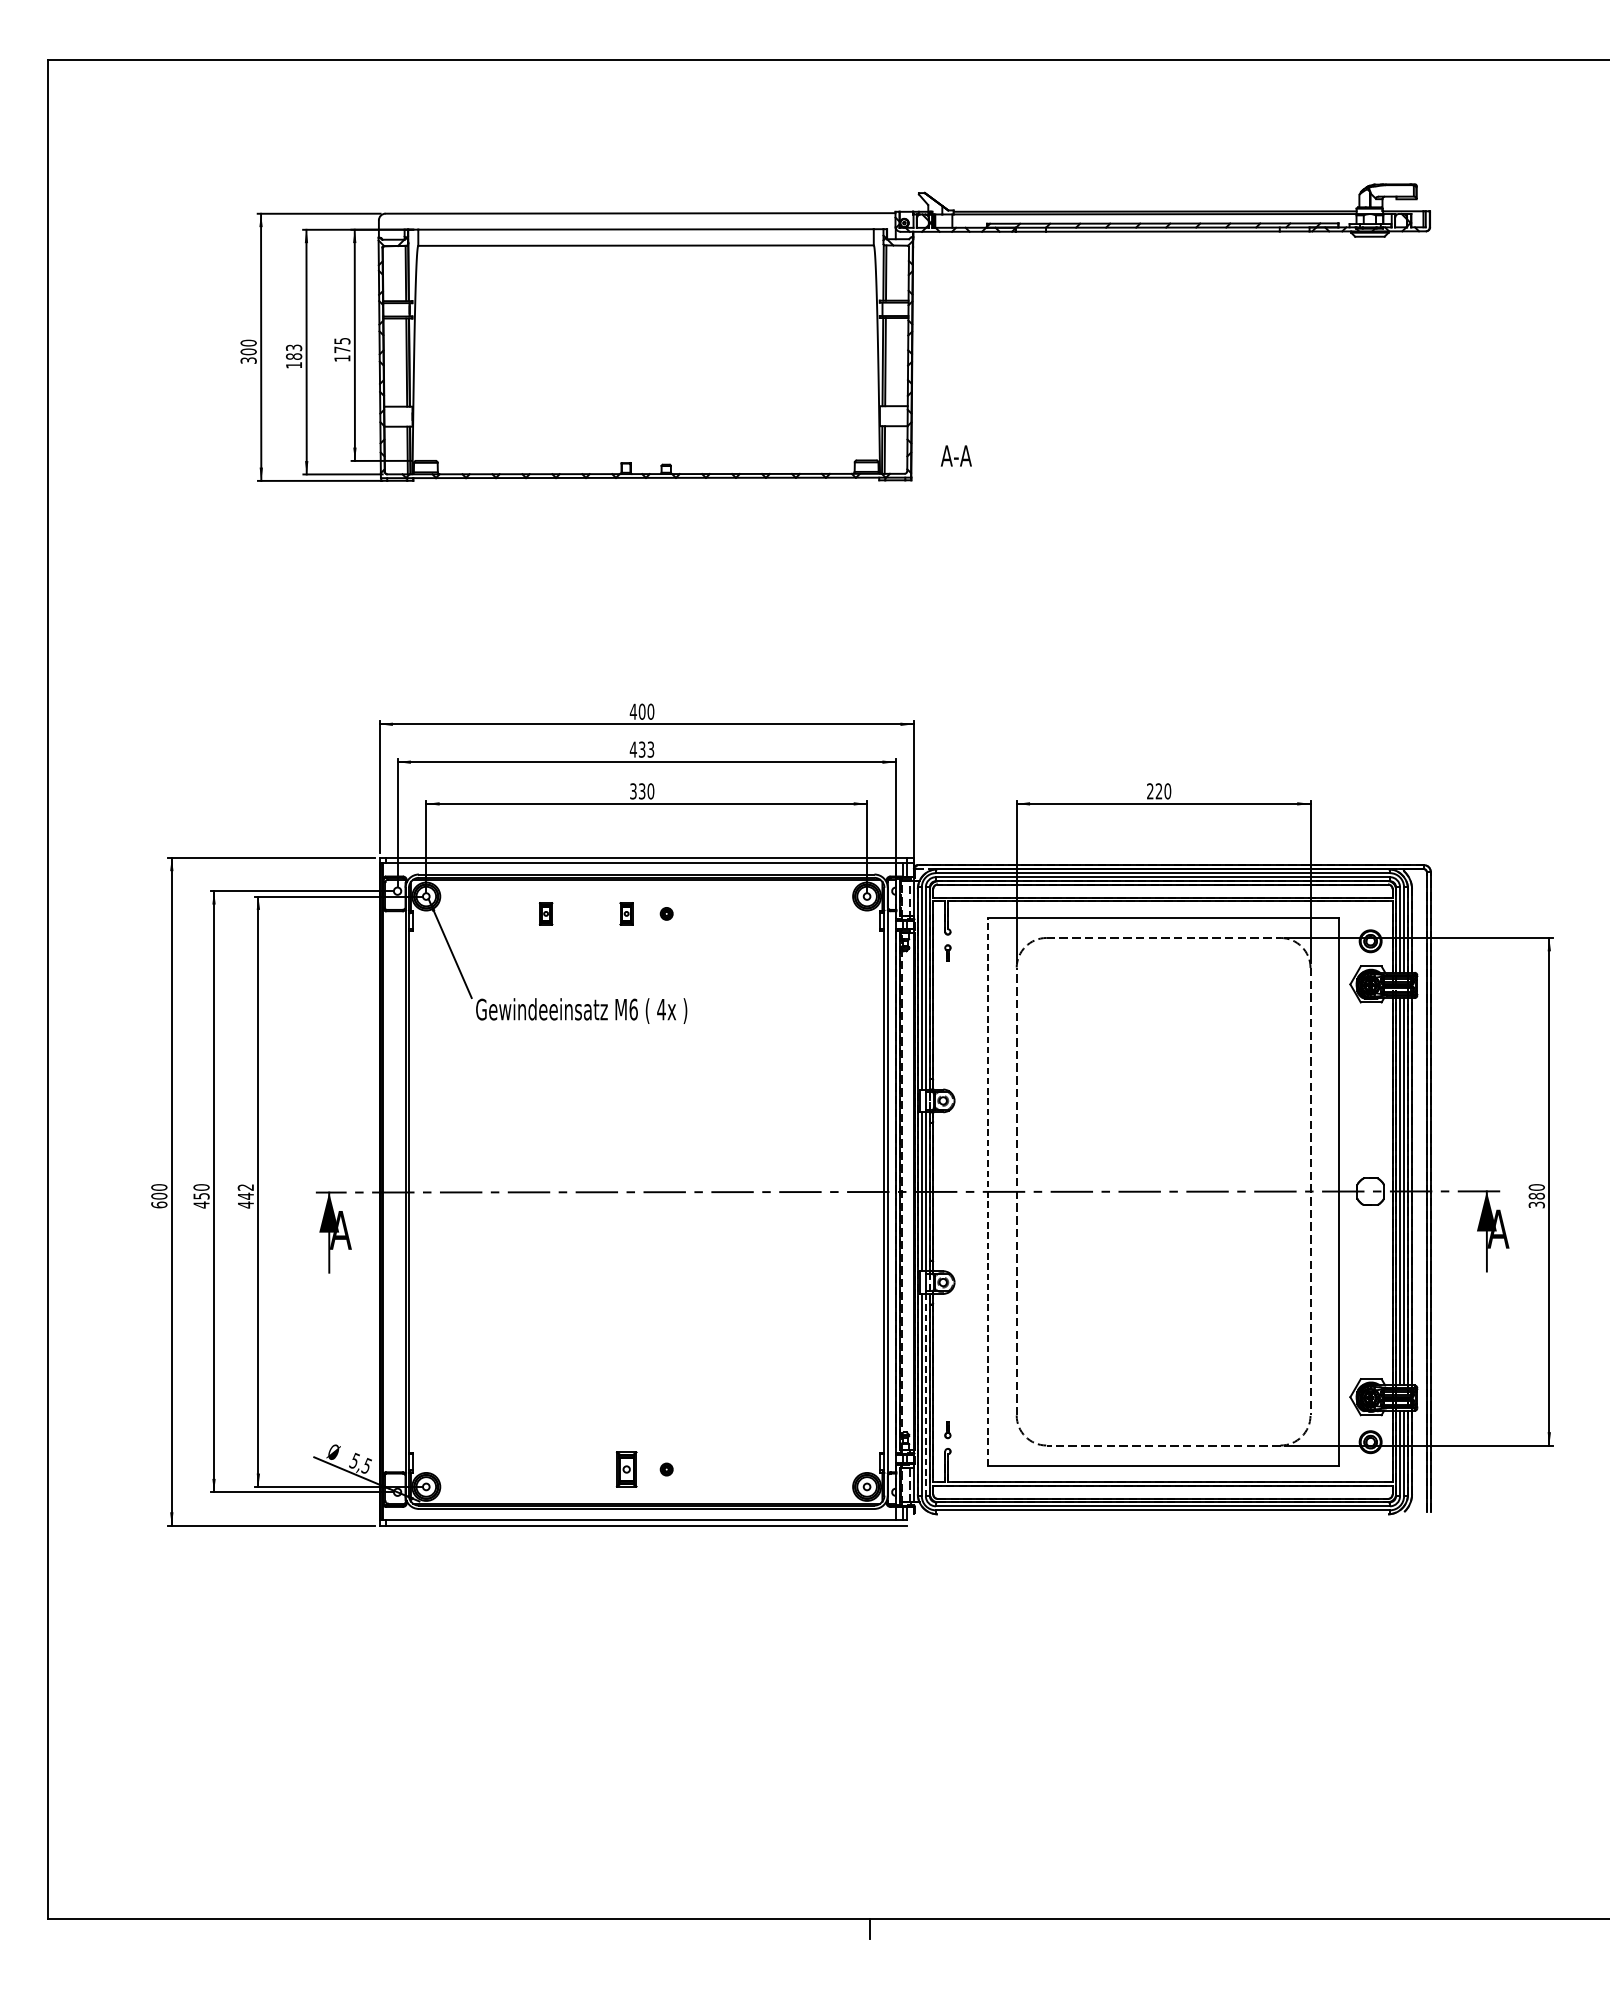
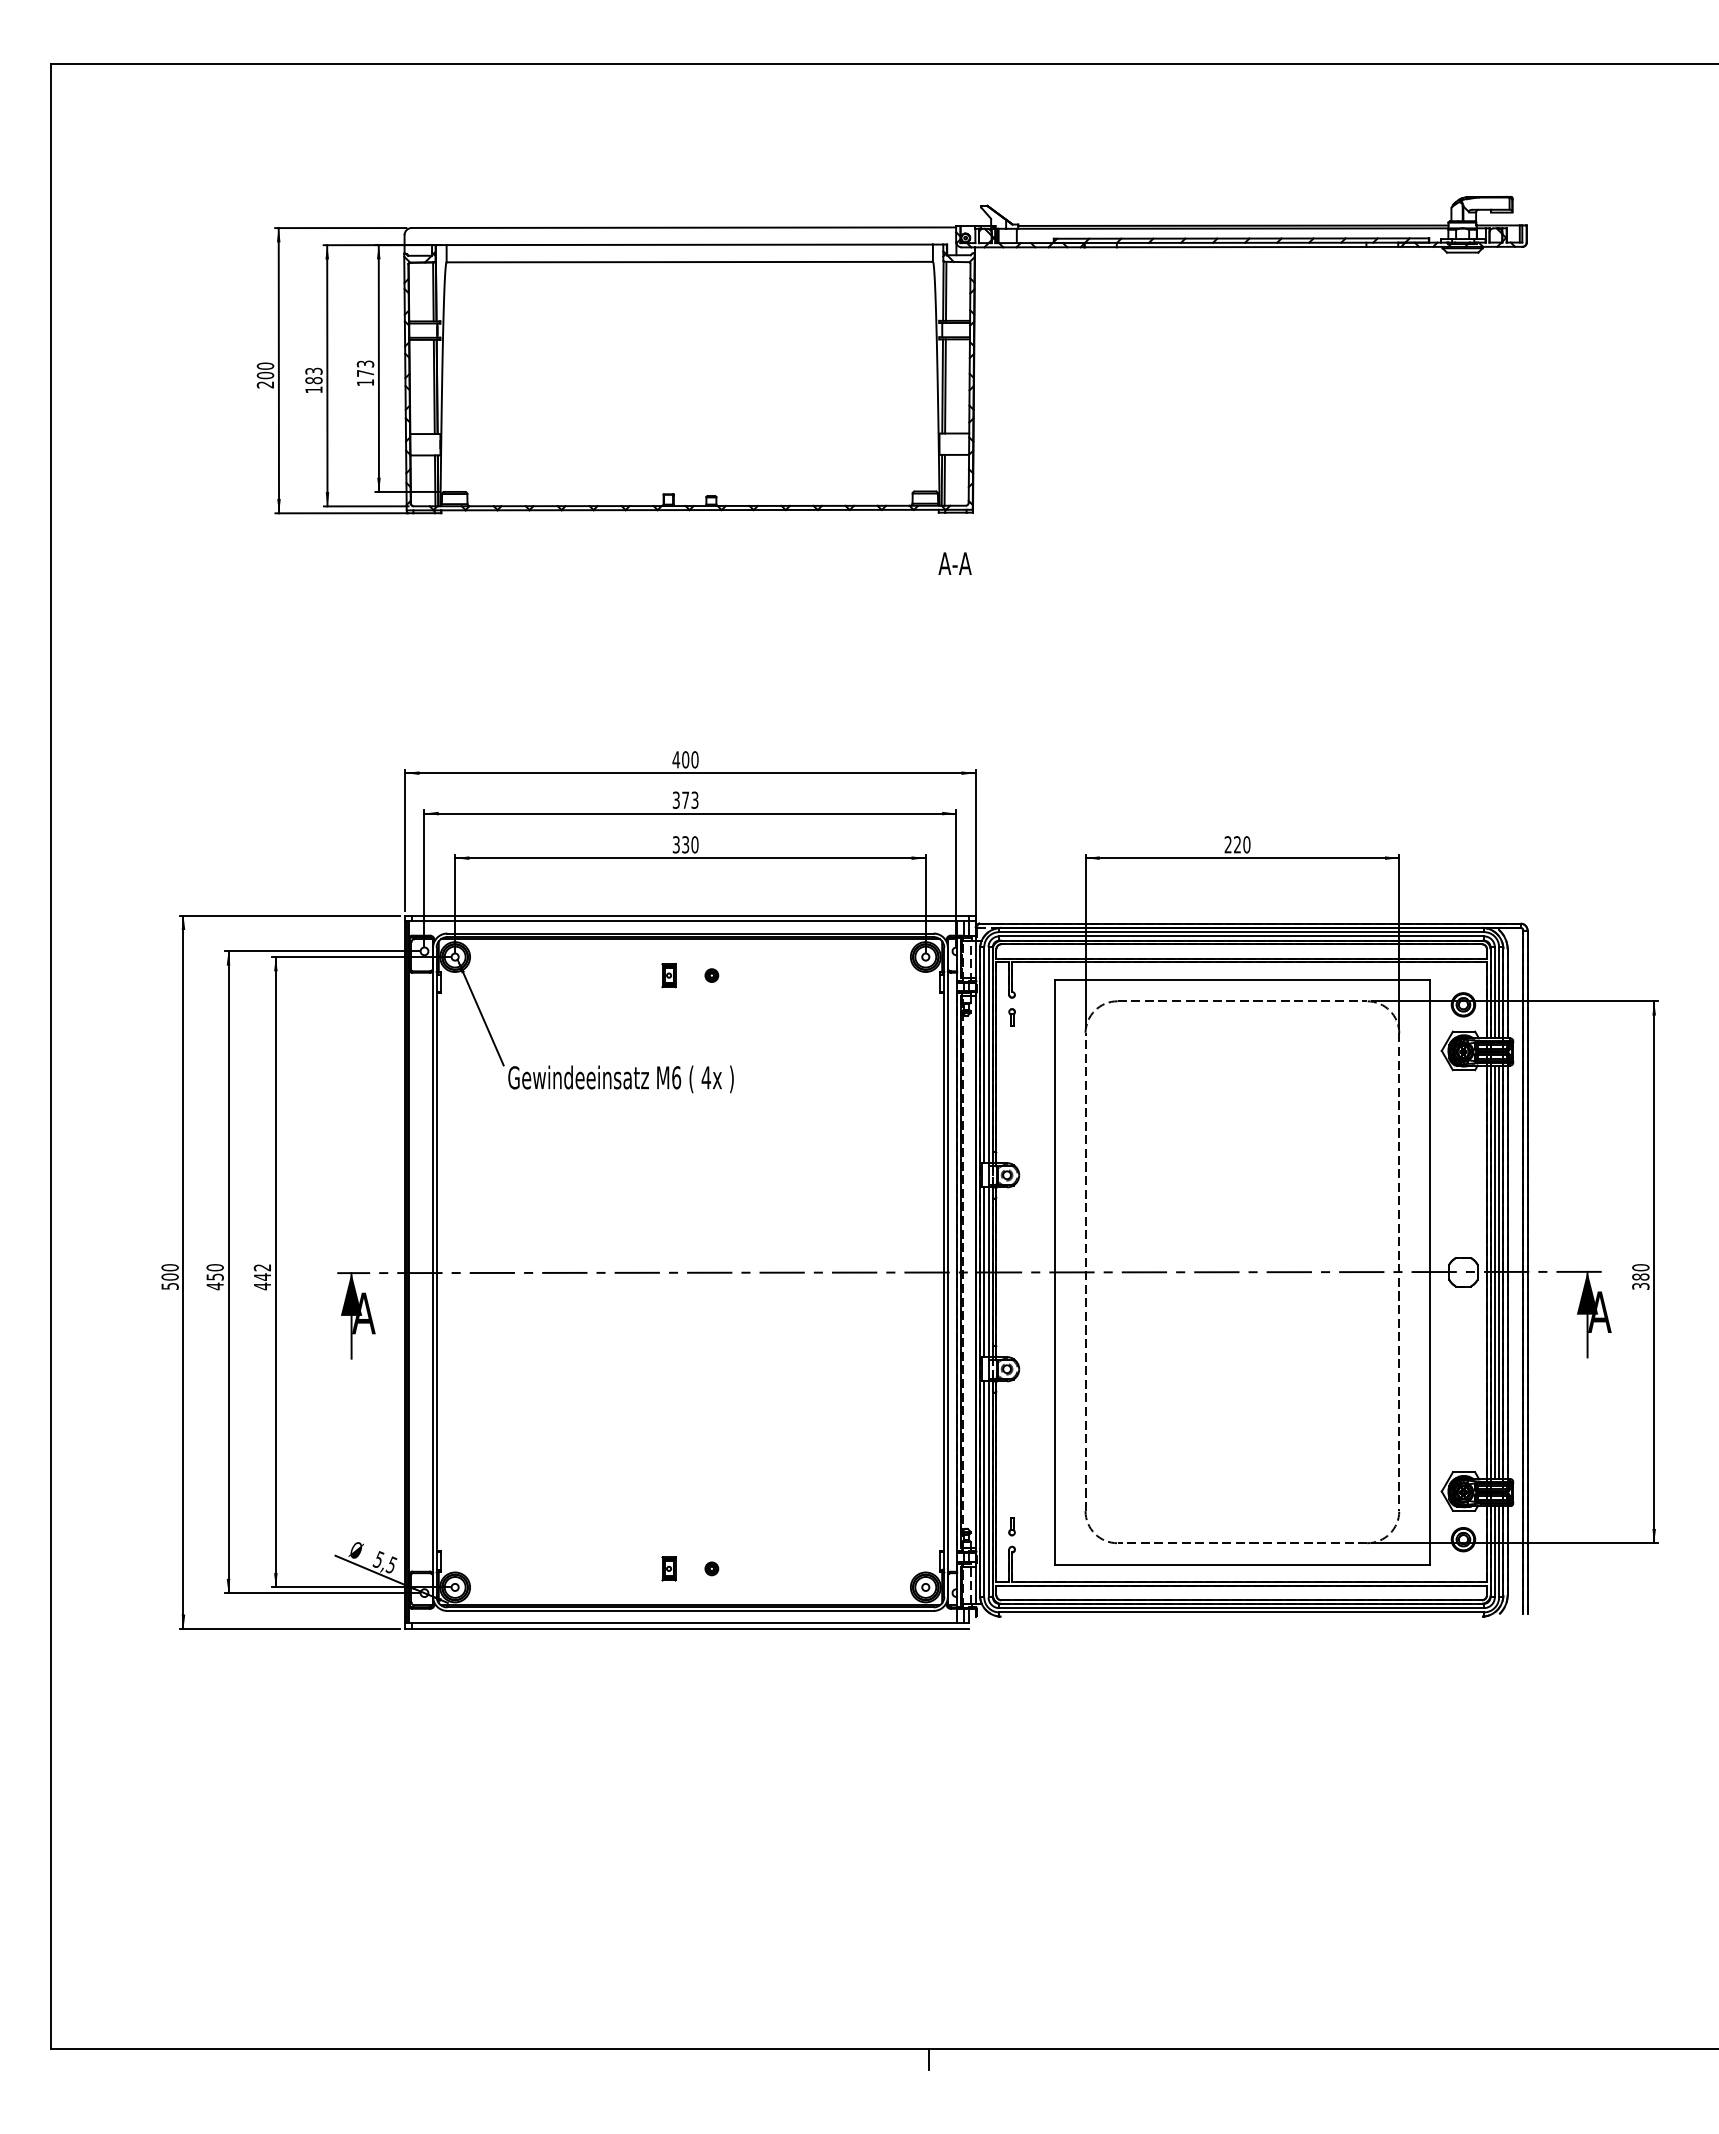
text: (341, 340) -> (364, 363), 175 -> 173
text: (248, 360) -> (265, 384), 300 -> 200
text: (955, 455) -> (954, 563), moved
text: (637, 748) -> (680, 799), 433 -> 373
part: (545, 913) -> (582, 975), removed
line: (987, 1191) -> (1054, 1271), dashed -> solid
text: (158, 1204) -> (169, 1285), 600 -> 500
line: (925, 1395) -> (988, 1489), dashed -> solid
part: (626, 1469) -> (668, 1568), size x0.62

